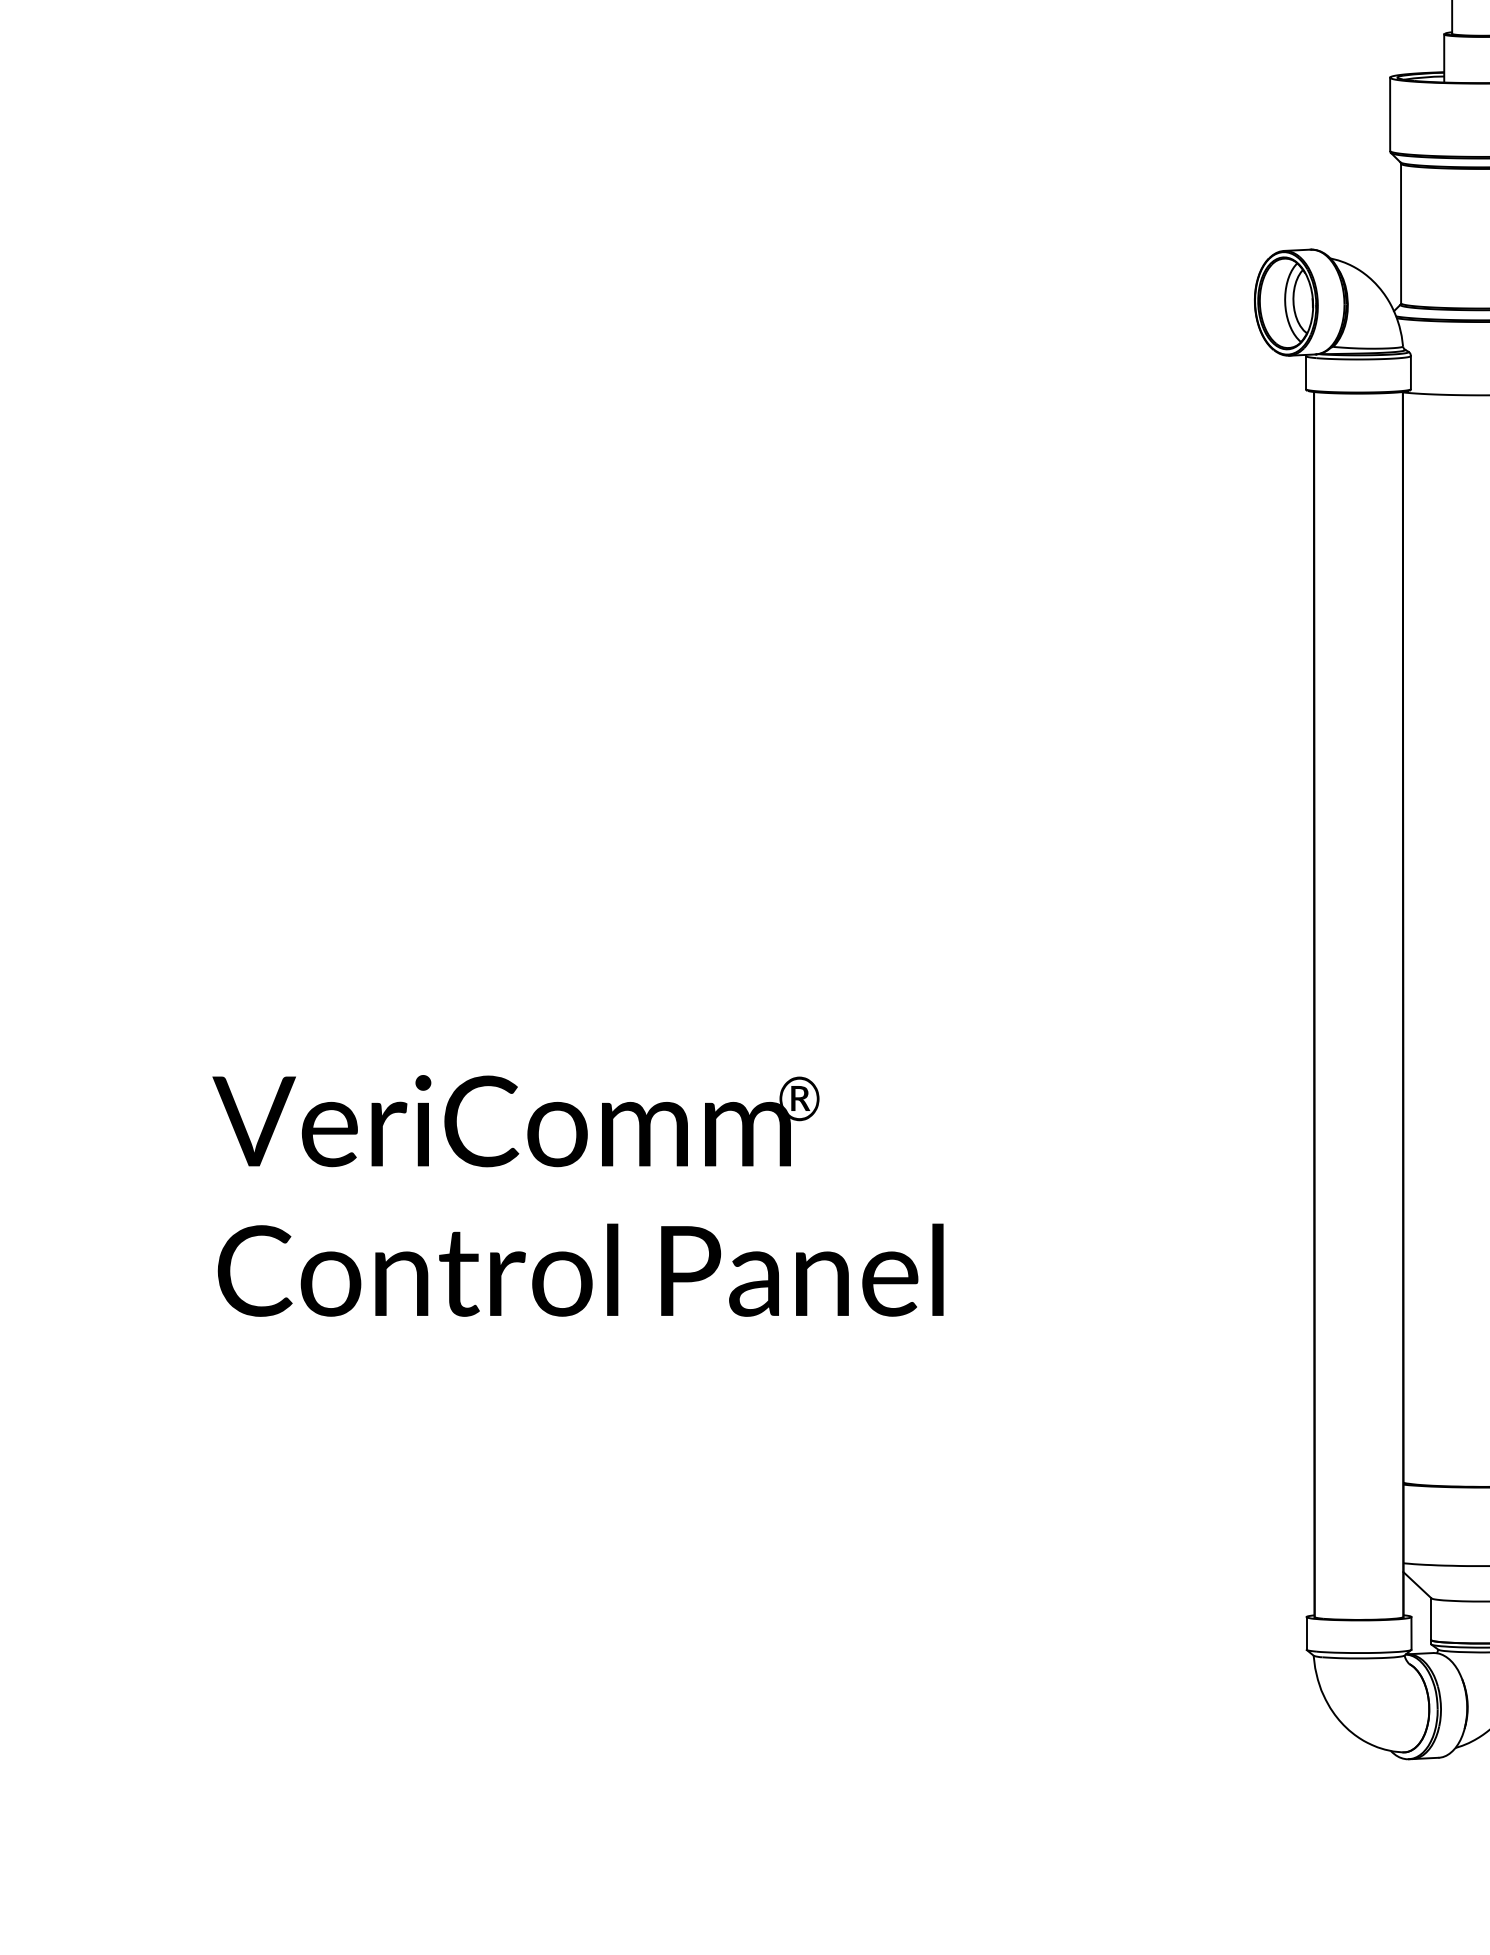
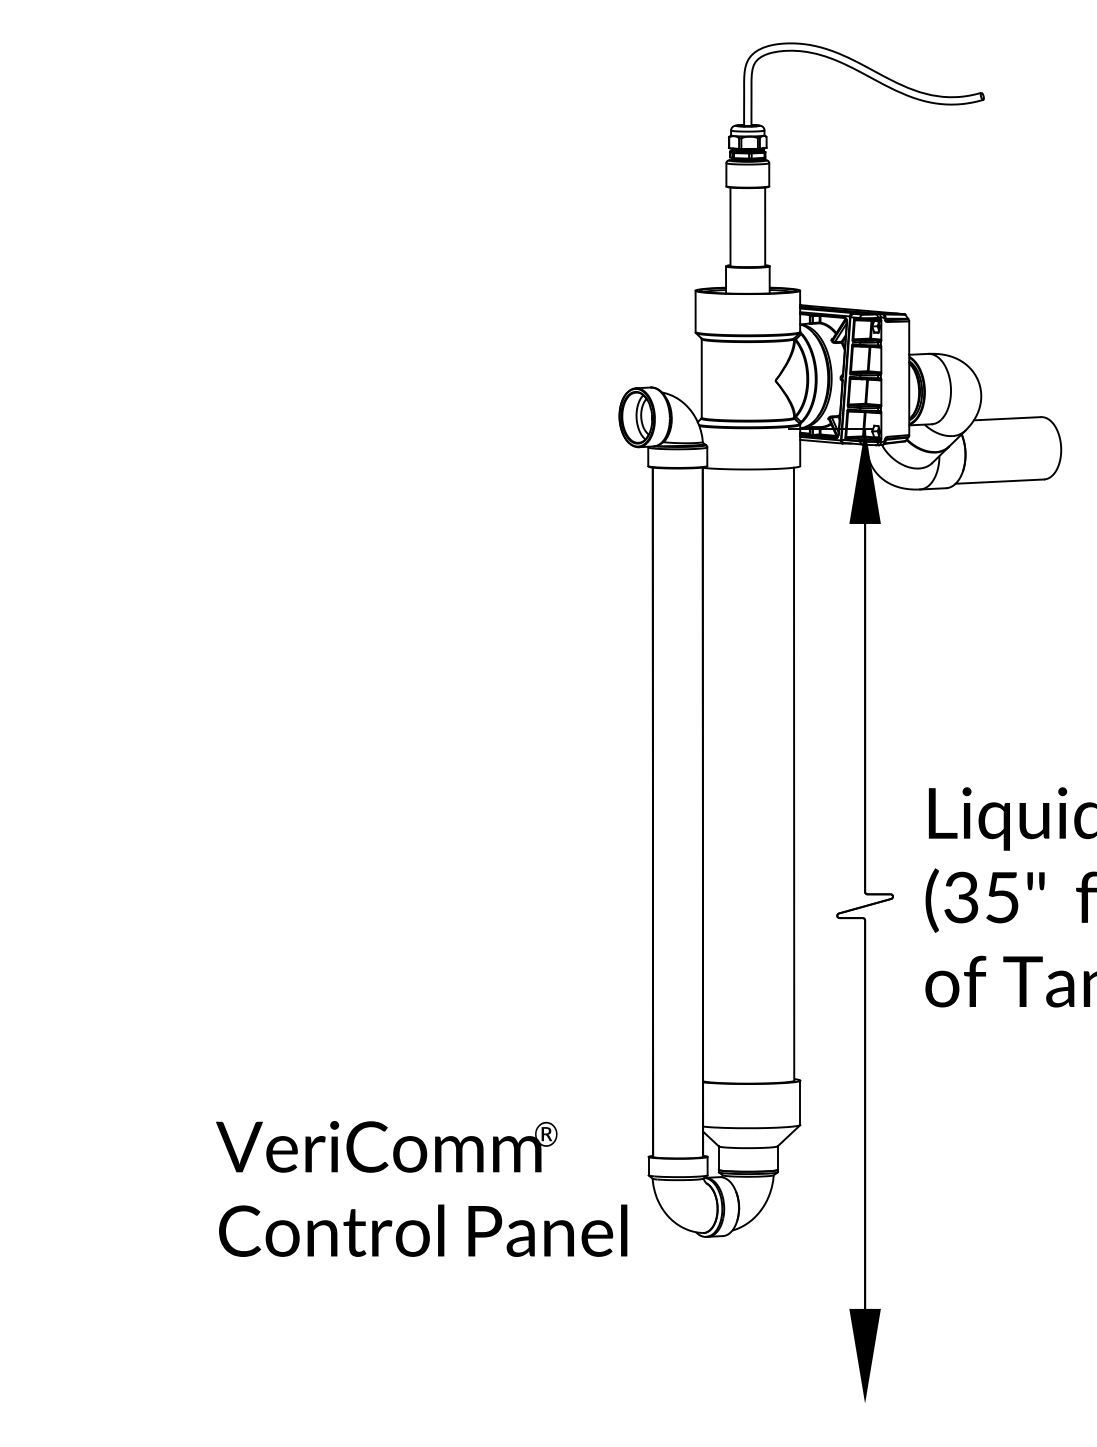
text: (577, 1195) -> (421, 1188), moved

